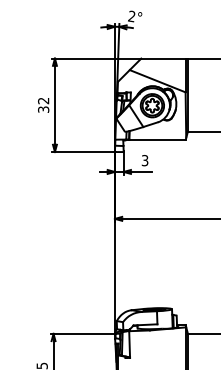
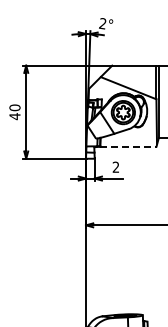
text: (43, 105) -> (14, 112), 32 -> 40
line: (157, 139) -> (128, 146), solid -> dashed
text: (144, 161) -> (115, 168), 3 -> 2

